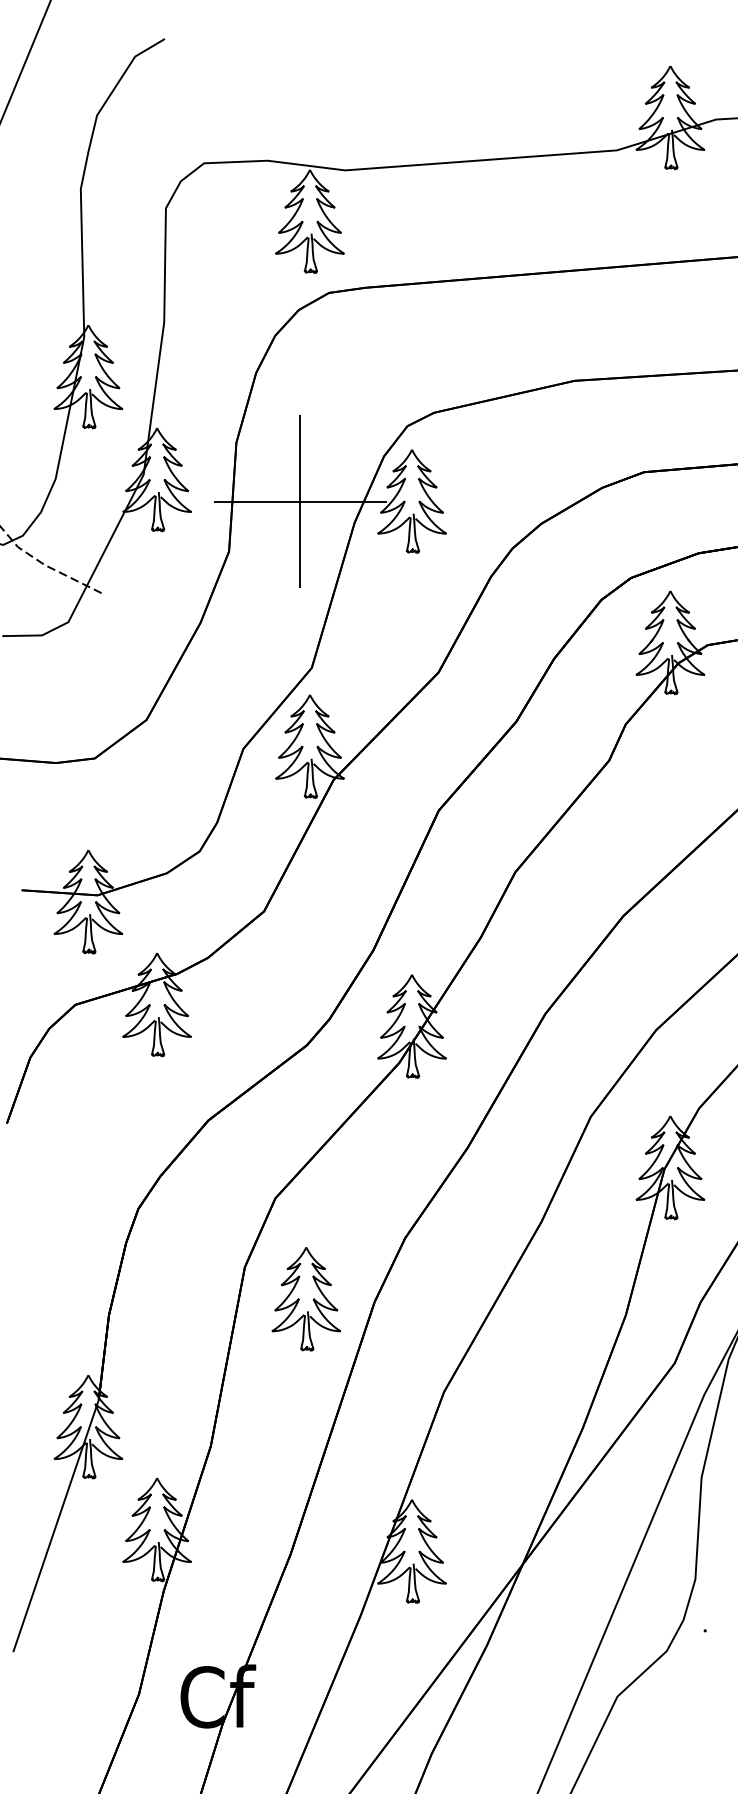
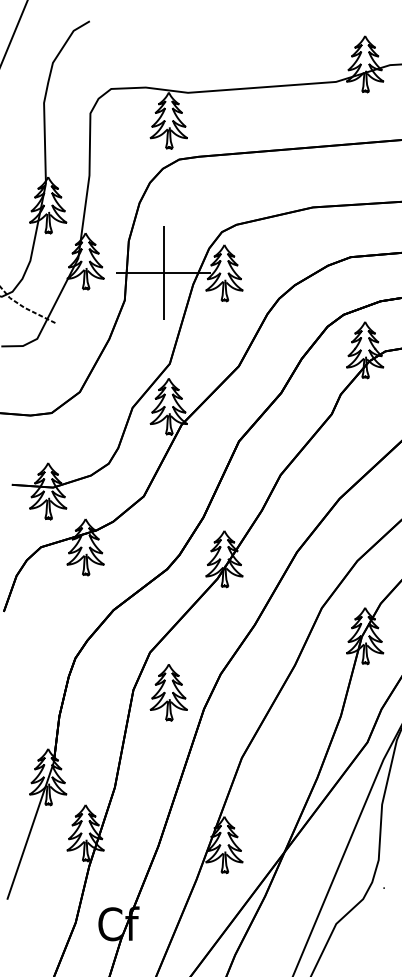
part: (305, 1299) -> (168, 692), moved

